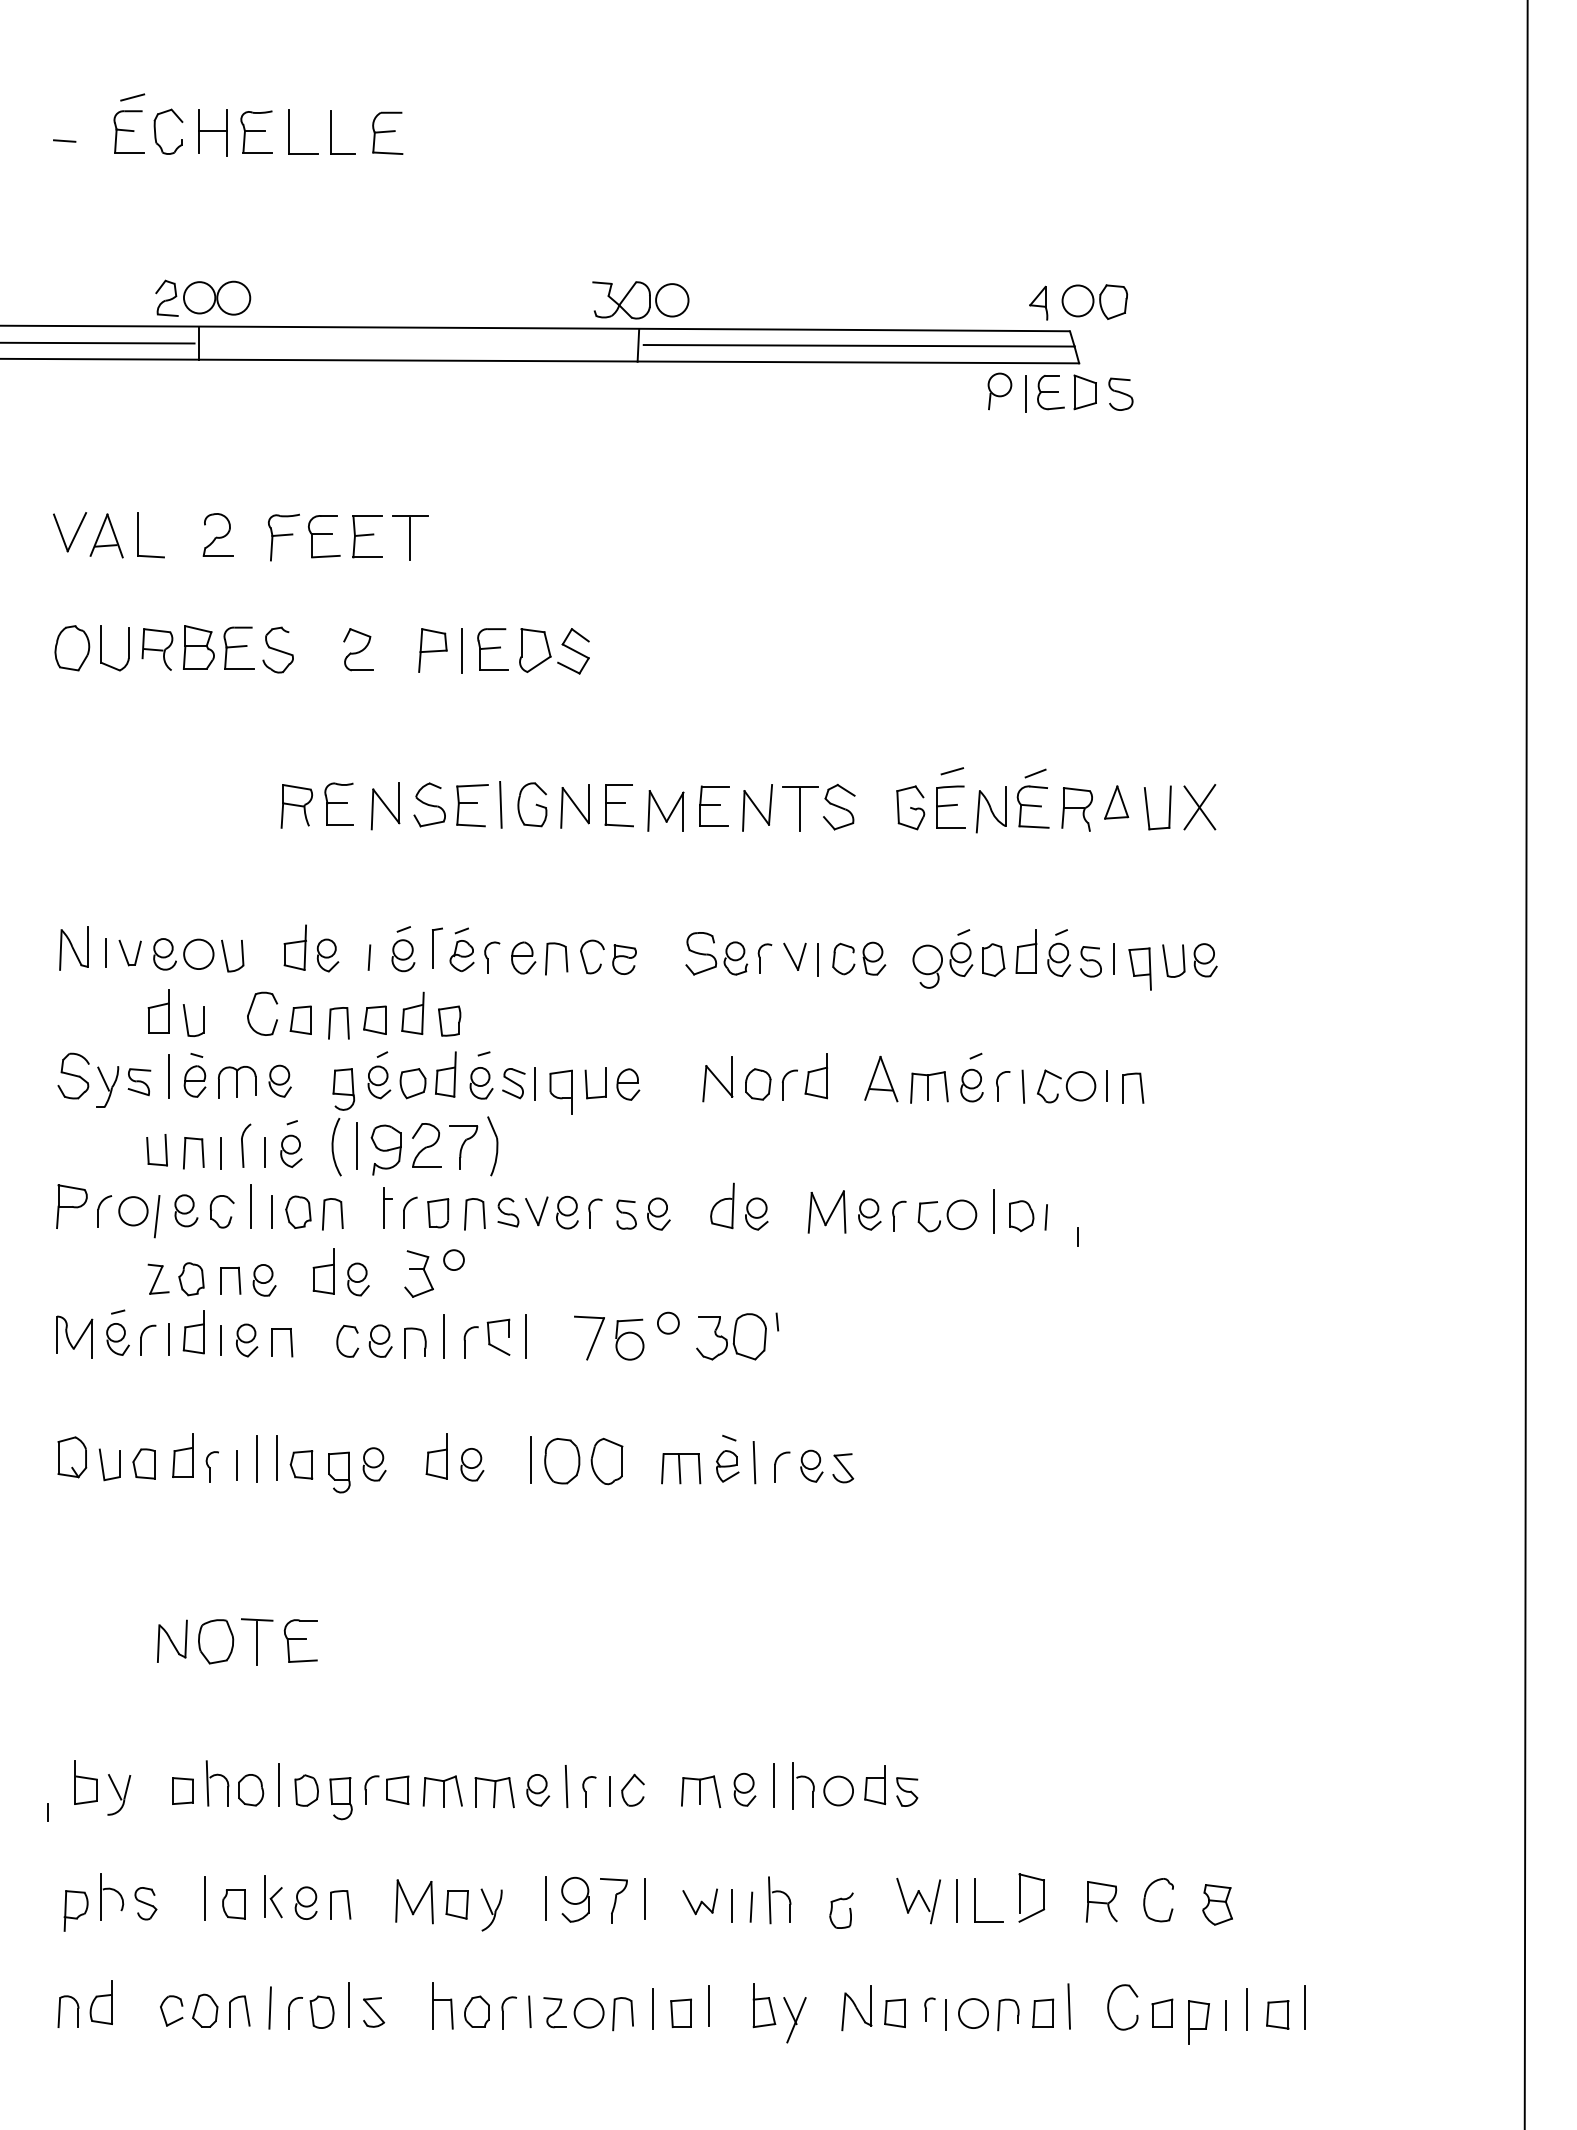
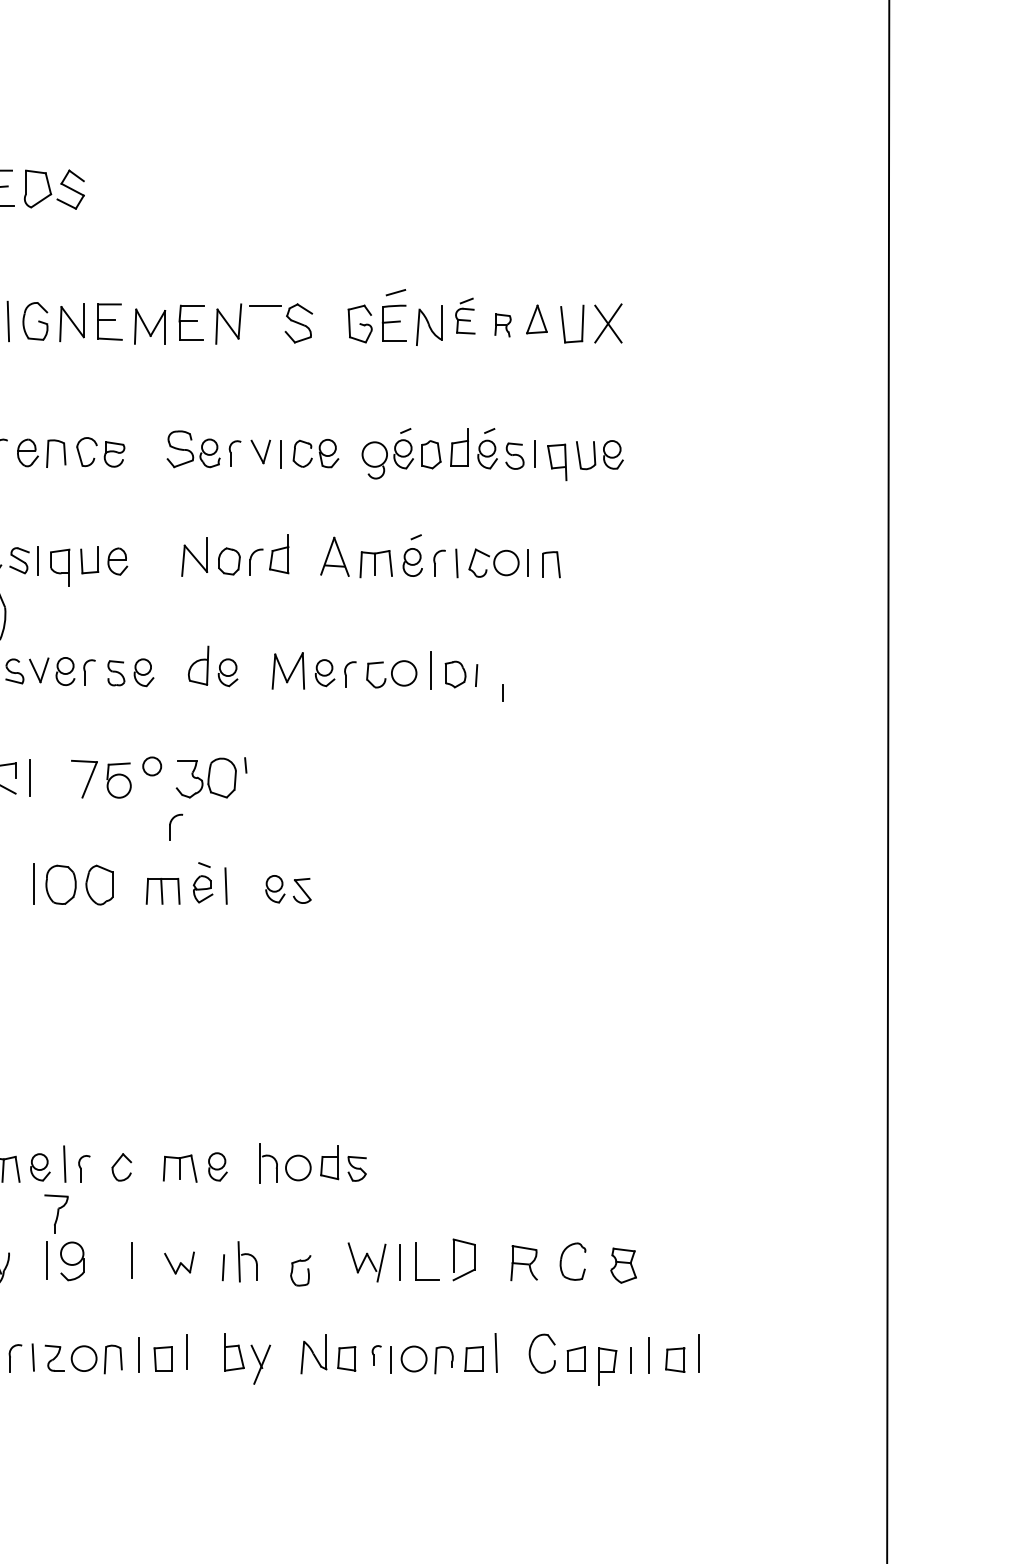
part: (1032, 798) -> (464, 316), size x0.7
line: (799, 809) -> (264, 325), removed
part: (1076, 809) -> (502, 325), size x0.6
part: (776, 1464) -> (171, 825), moved
line: (773, 1785) -> (242, 1163), removed
line: (610, 1790) -> (102, 1167), removed
part: (613, 1900) -> (56, 1213), moved
line: (732, 1905) -> (207, 1266), removed

